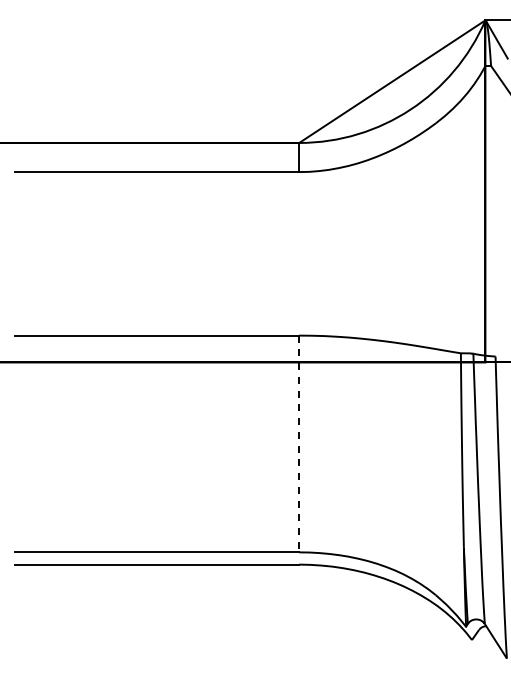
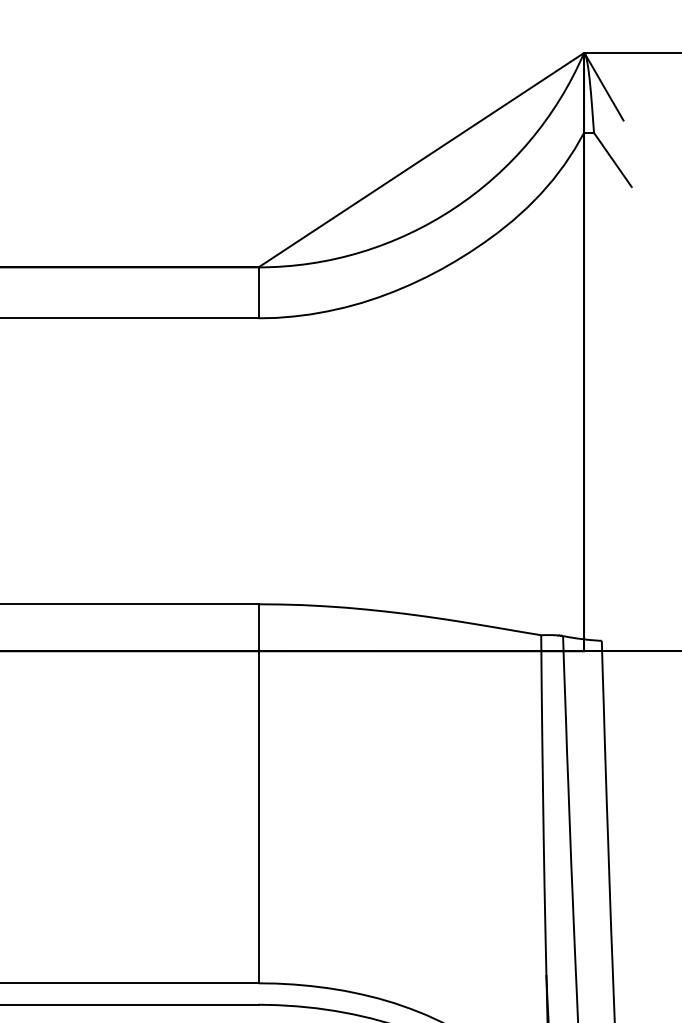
line: (299, 444) -> (258, 794), dashed -> solid

